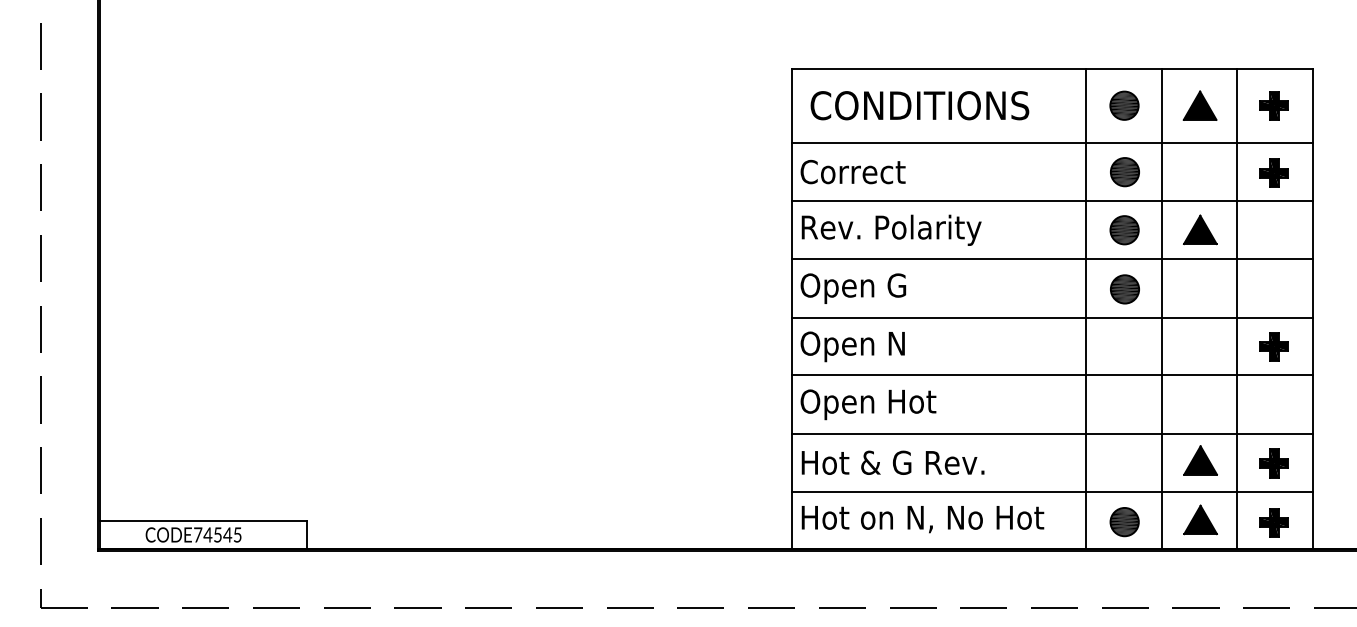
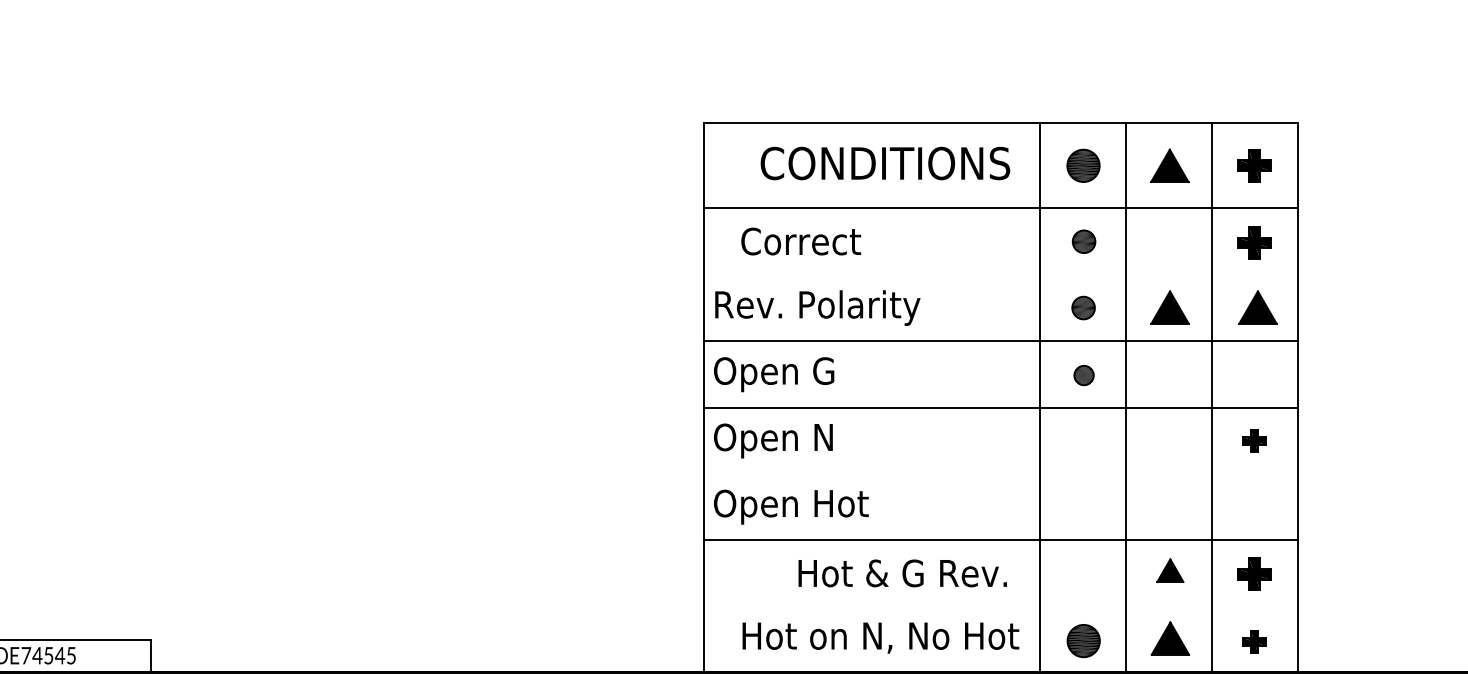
text: (919, 105) -> (884, 163), moved
text: (852, 171) -> (800, 240), moved
part: (1124, 172) -> (1083, 242), size x0.7
line: (1052, 201) -> (1001, 275), removed
part: (1277, 229) -> (1258, 307), added
part: (1124, 230) -> (1083, 308), size x0.7
part: (1124, 289) -> (1083, 375), size x0.6
part: (1273, 346) -> (1253, 440), size x0.7
line: (1052, 375) -> (1001, 473), removed
part: (1200, 460) -> (1170, 570), size x0.7
text: (892, 462) -> (902, 573), moved
line: (1052, 491) -> (1001, 606), removed
text: (922, 519) -> (880, 638), moved
part: (1273, 522) -> (1253, 641), size x0.7

